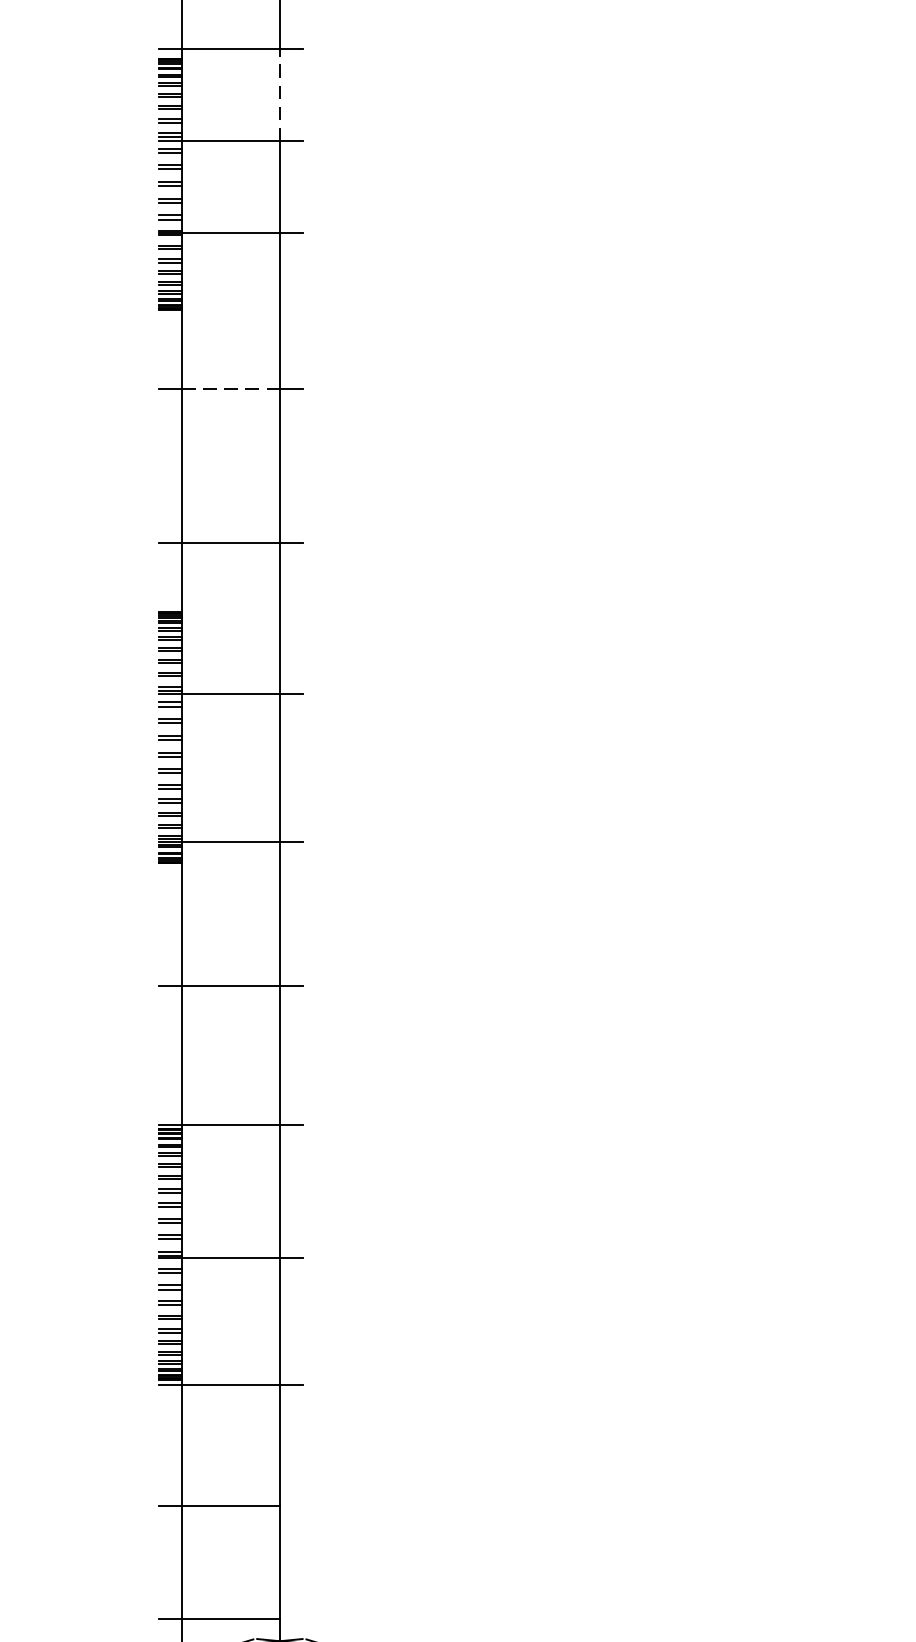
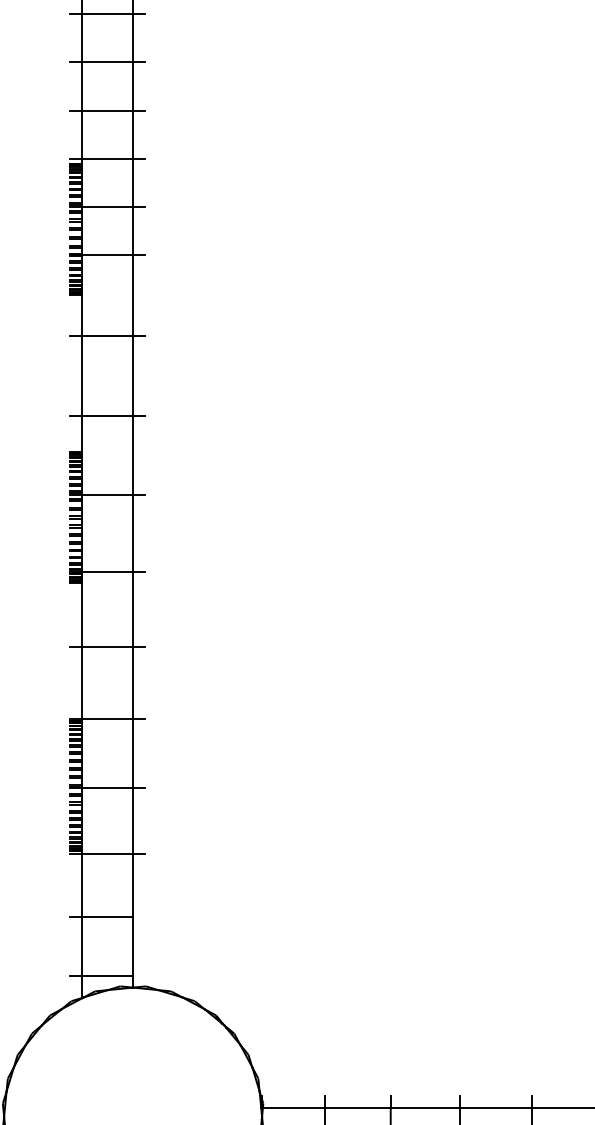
line: (280, 94) -> (133, 182), dashed -> solid
line: (232, 390) -> (108, 336), dashed -> solid

